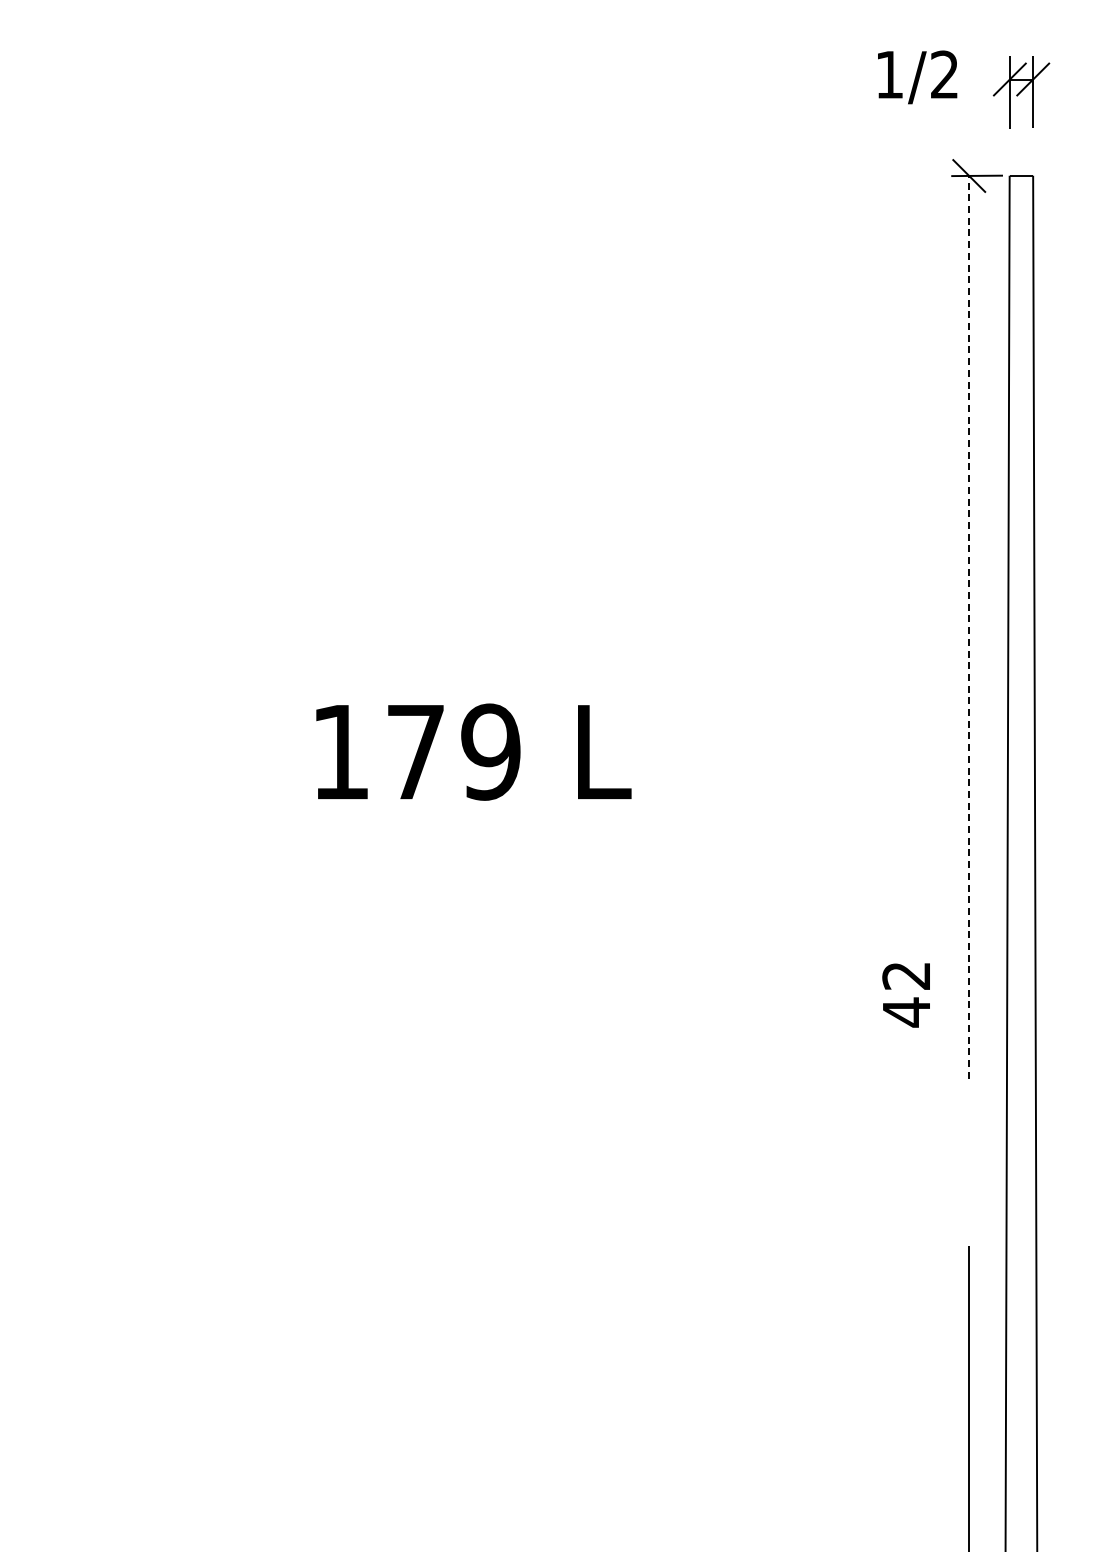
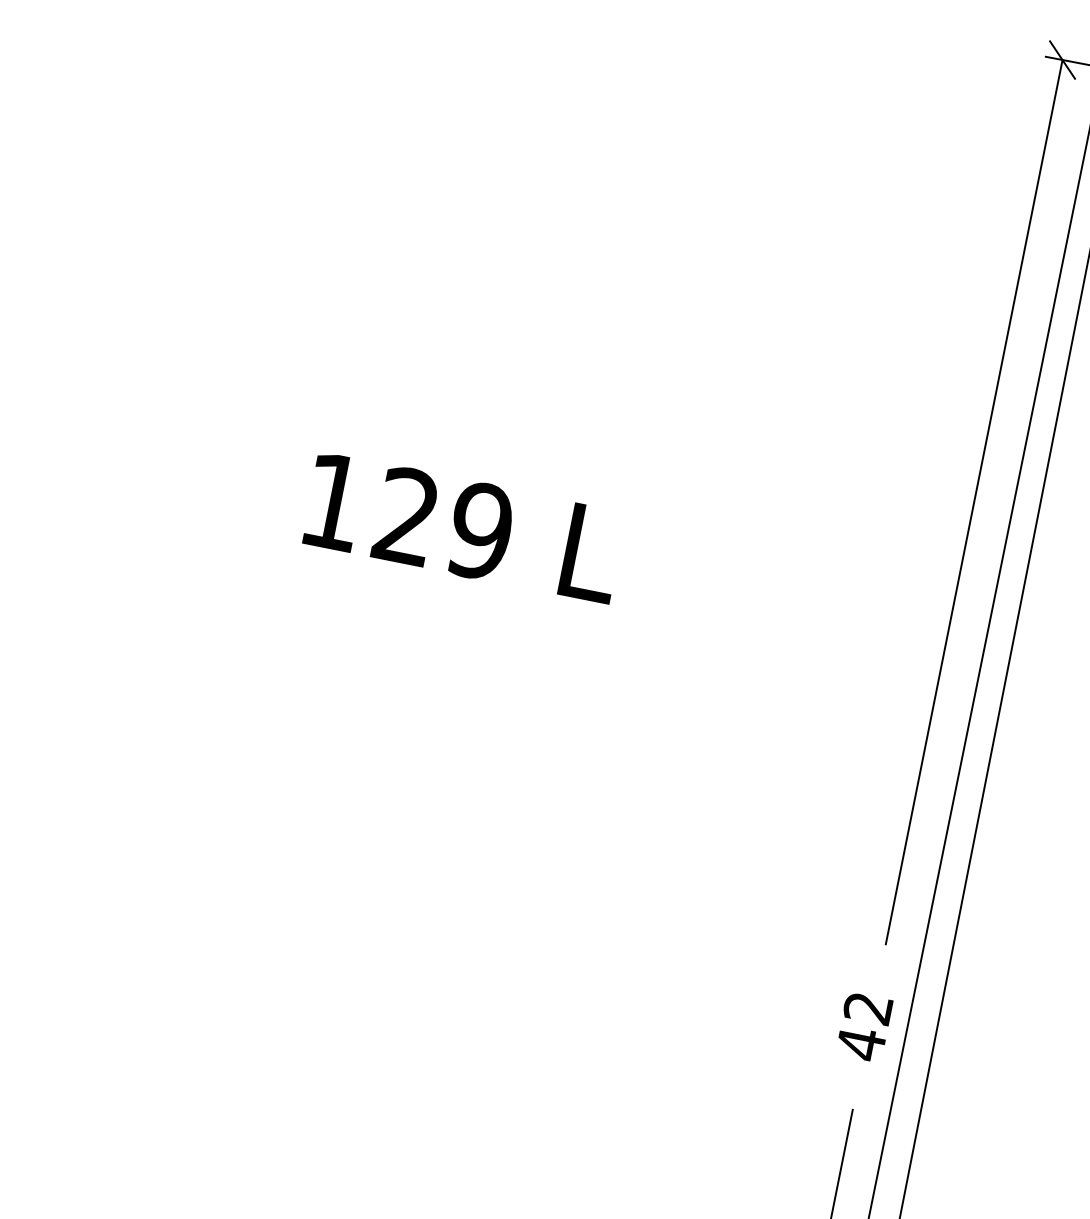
line: (969, 626) -> (974, 501), dashed -> solid
text: (415, 751) -> (406, 515), 179 -> 129
text: (905, 995) -> (863, 1027), moved

